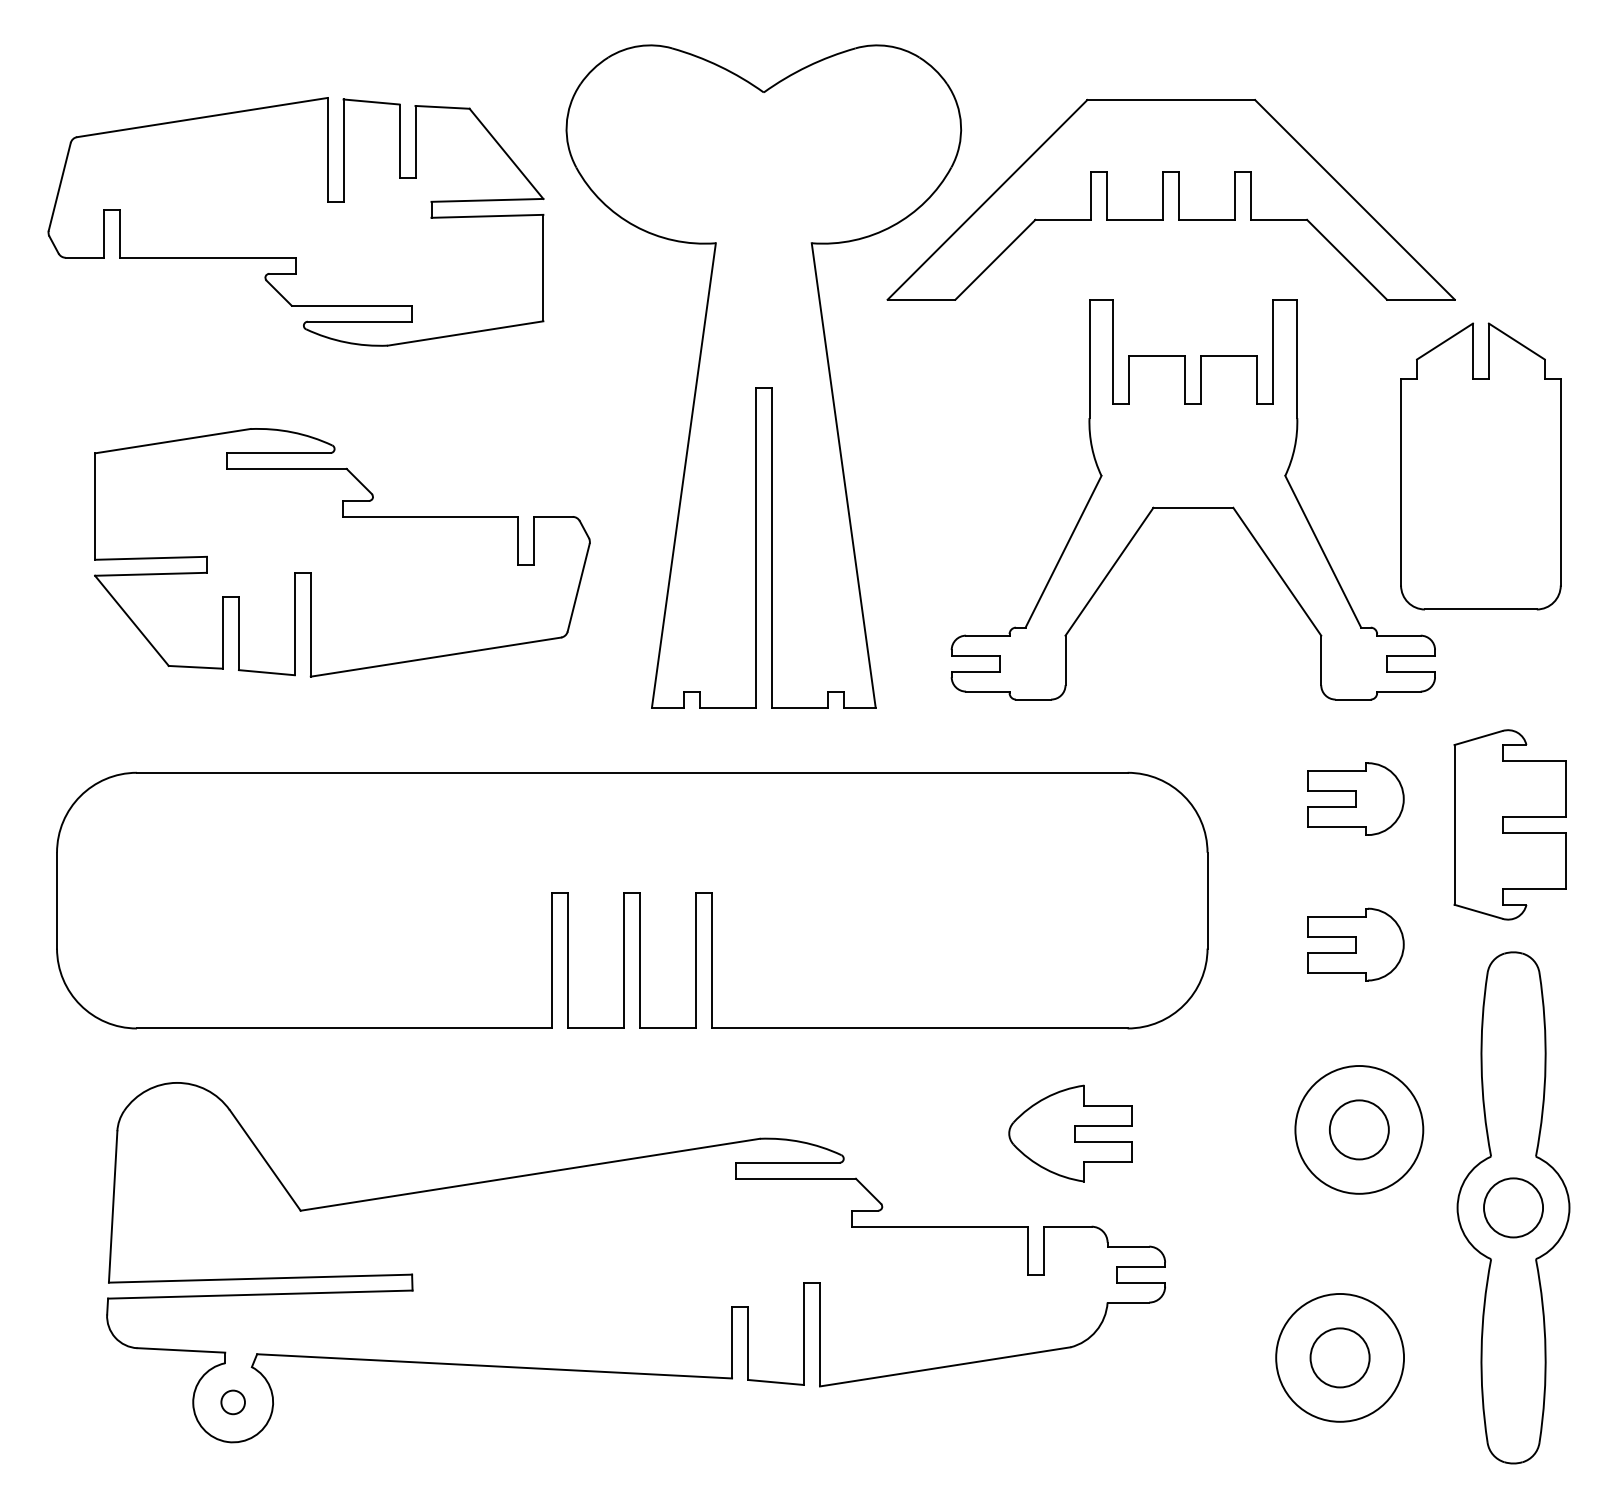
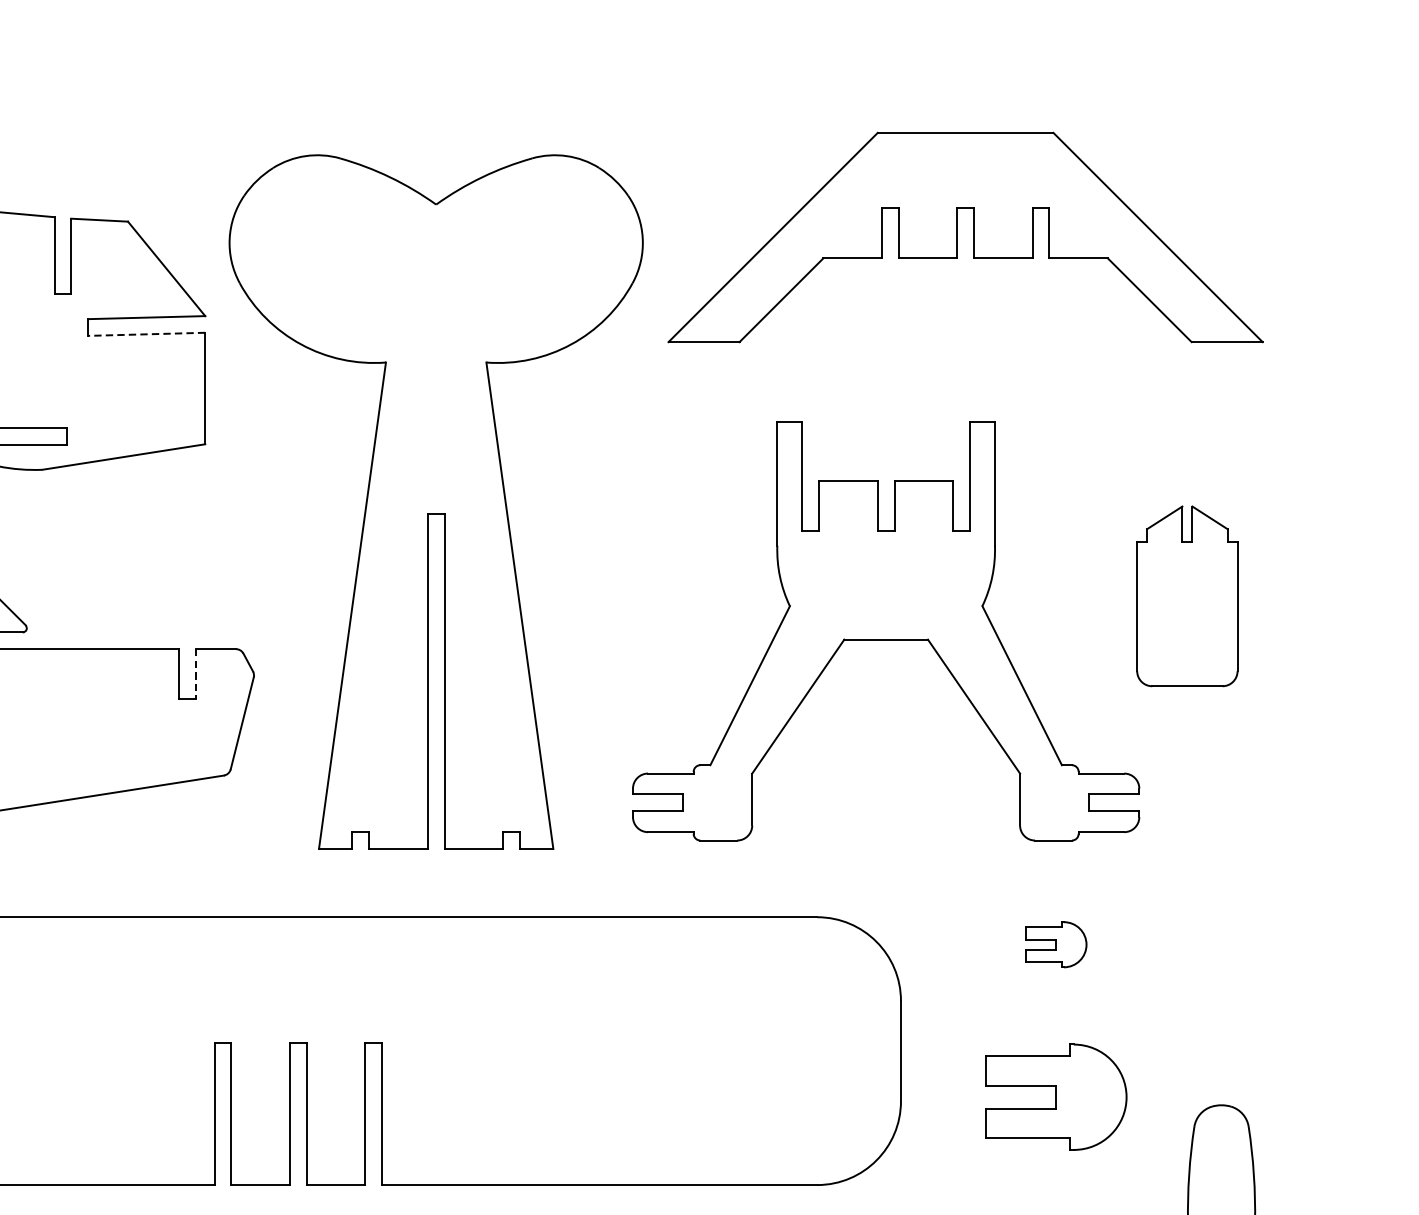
part: (1163, 199) -> (957, 237), moved
line: (487, 216) -> (146, 334), solid -> dashed
part: (1480, 466) -> (1186, 596), size x0.6
line: (534, 540) -> (195, 673), solid -> dashed
part: (1355, 798) -> (1055, 944), size x0.6
part: (1509, 824) -> (1217, 971), removed
part: (1355, 944) -> (1055, 1097), size x1.4

